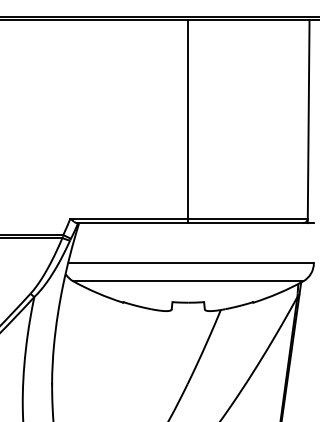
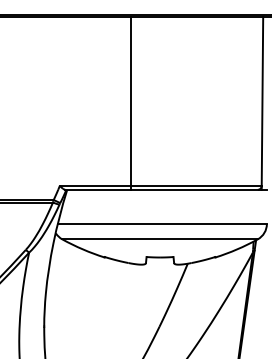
line: (187, 121) -> (131, 103), moved

